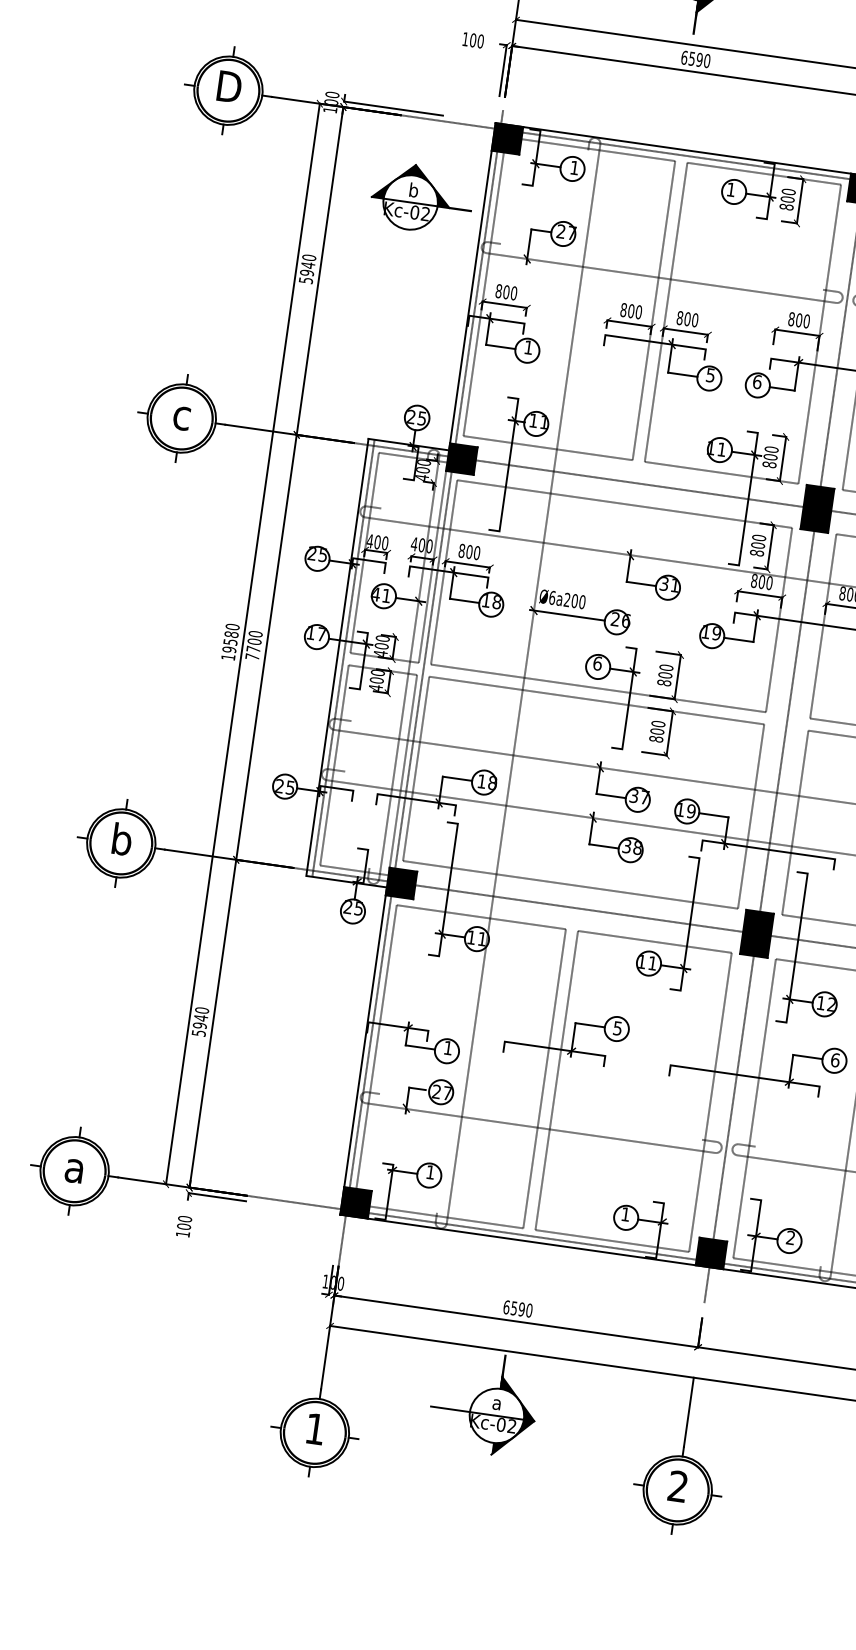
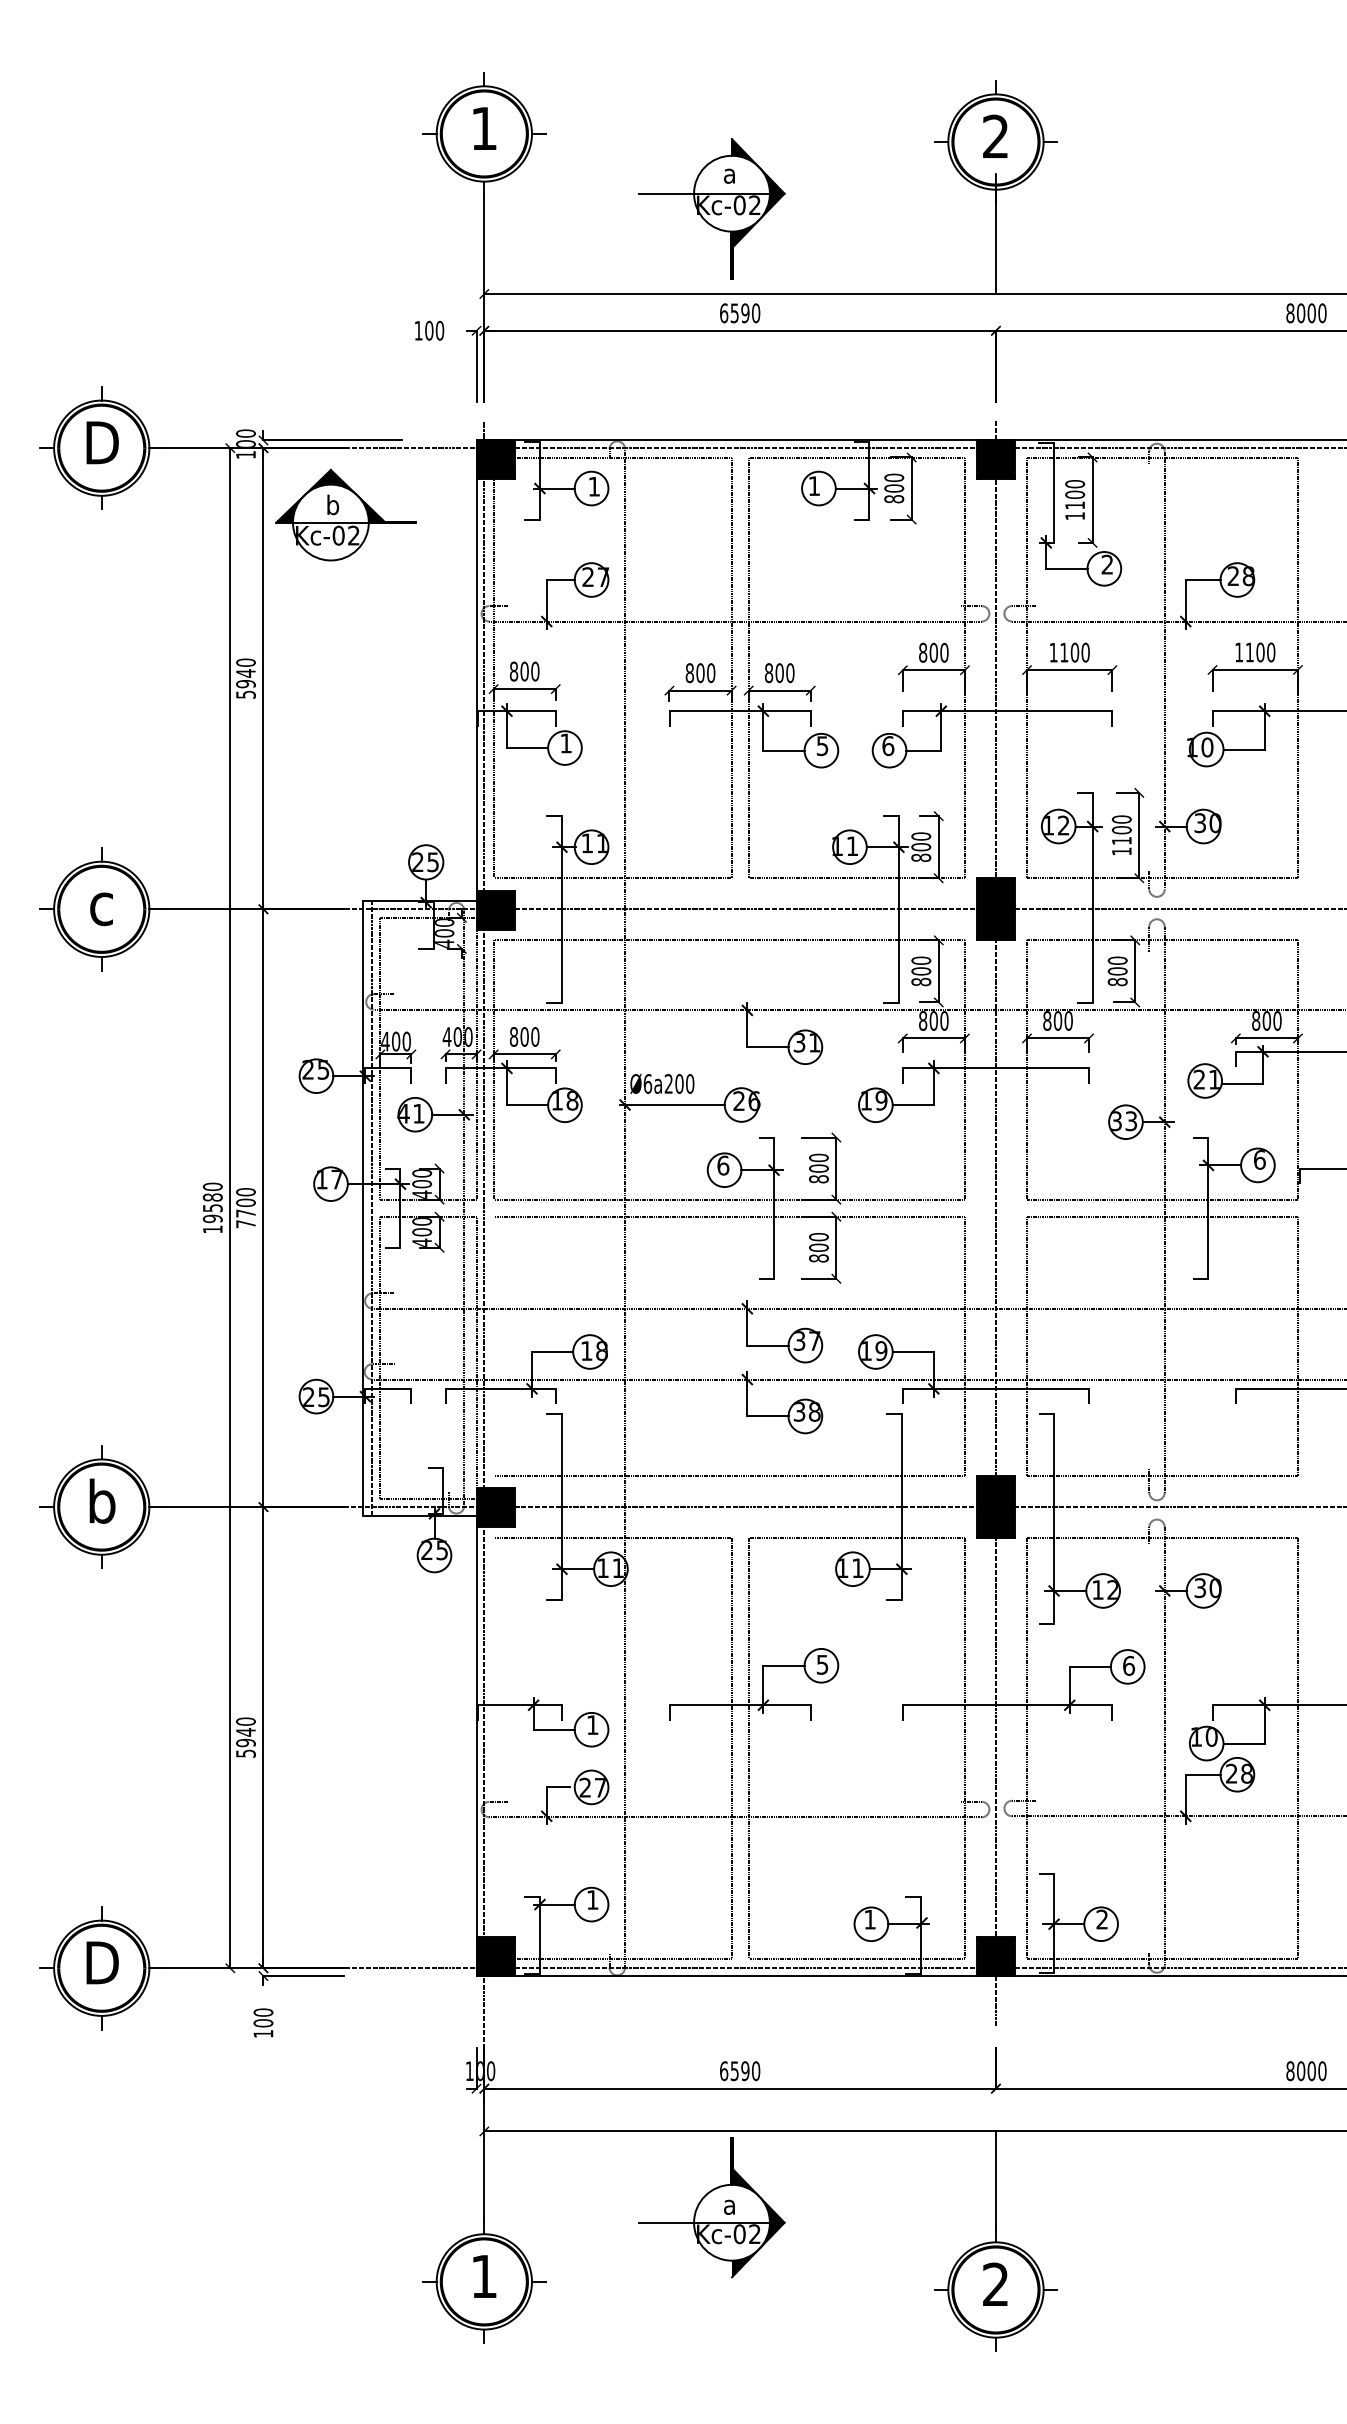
part: (421, 198) -> (345, 514), moved
line: (416, 768) -> (493, 1346), removed
line: (376, 1046) -> (493, 1737), removed
text: (75, 1167) -> (102, 1963), a -> D

